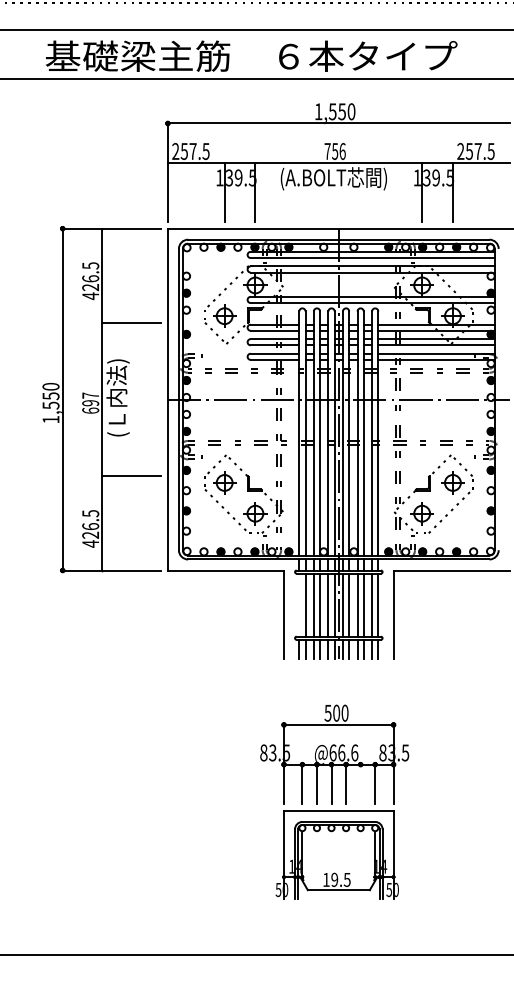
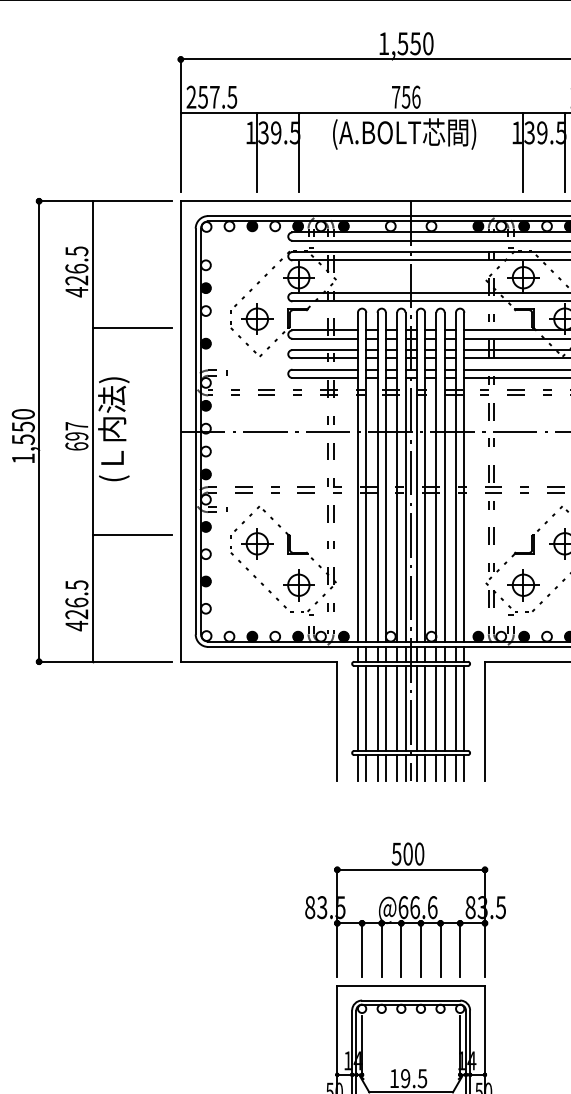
line: (299, 604) -> (358, 707), added
line: (360, 784) -> (440, 950), added

